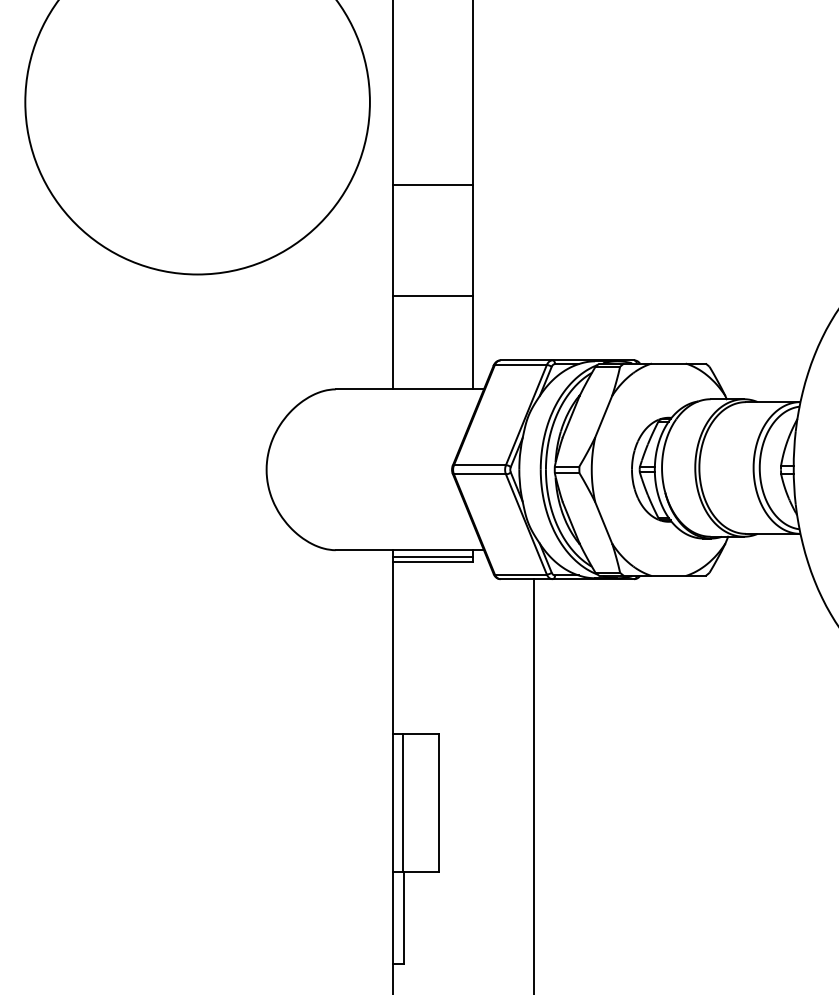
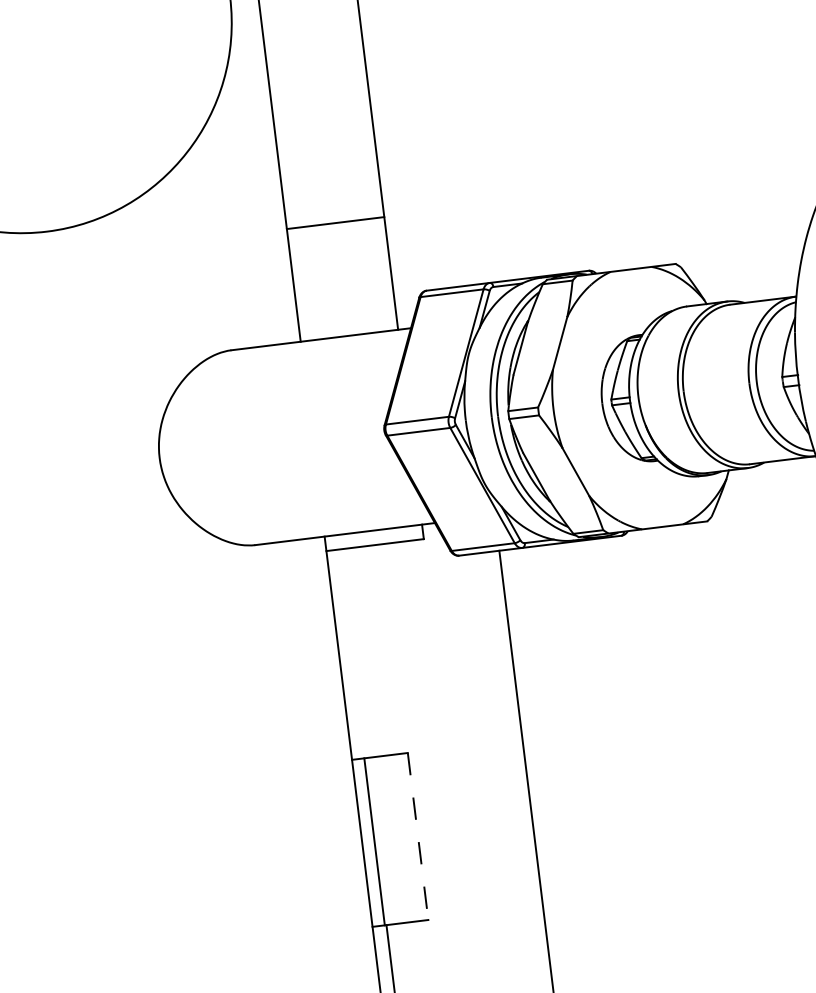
line: (432, 184) -> (318, 87), removed
line: (432, 557) -> (373, 539), removed
line: (438, 803) -> (417, 836), solid -> dashed

